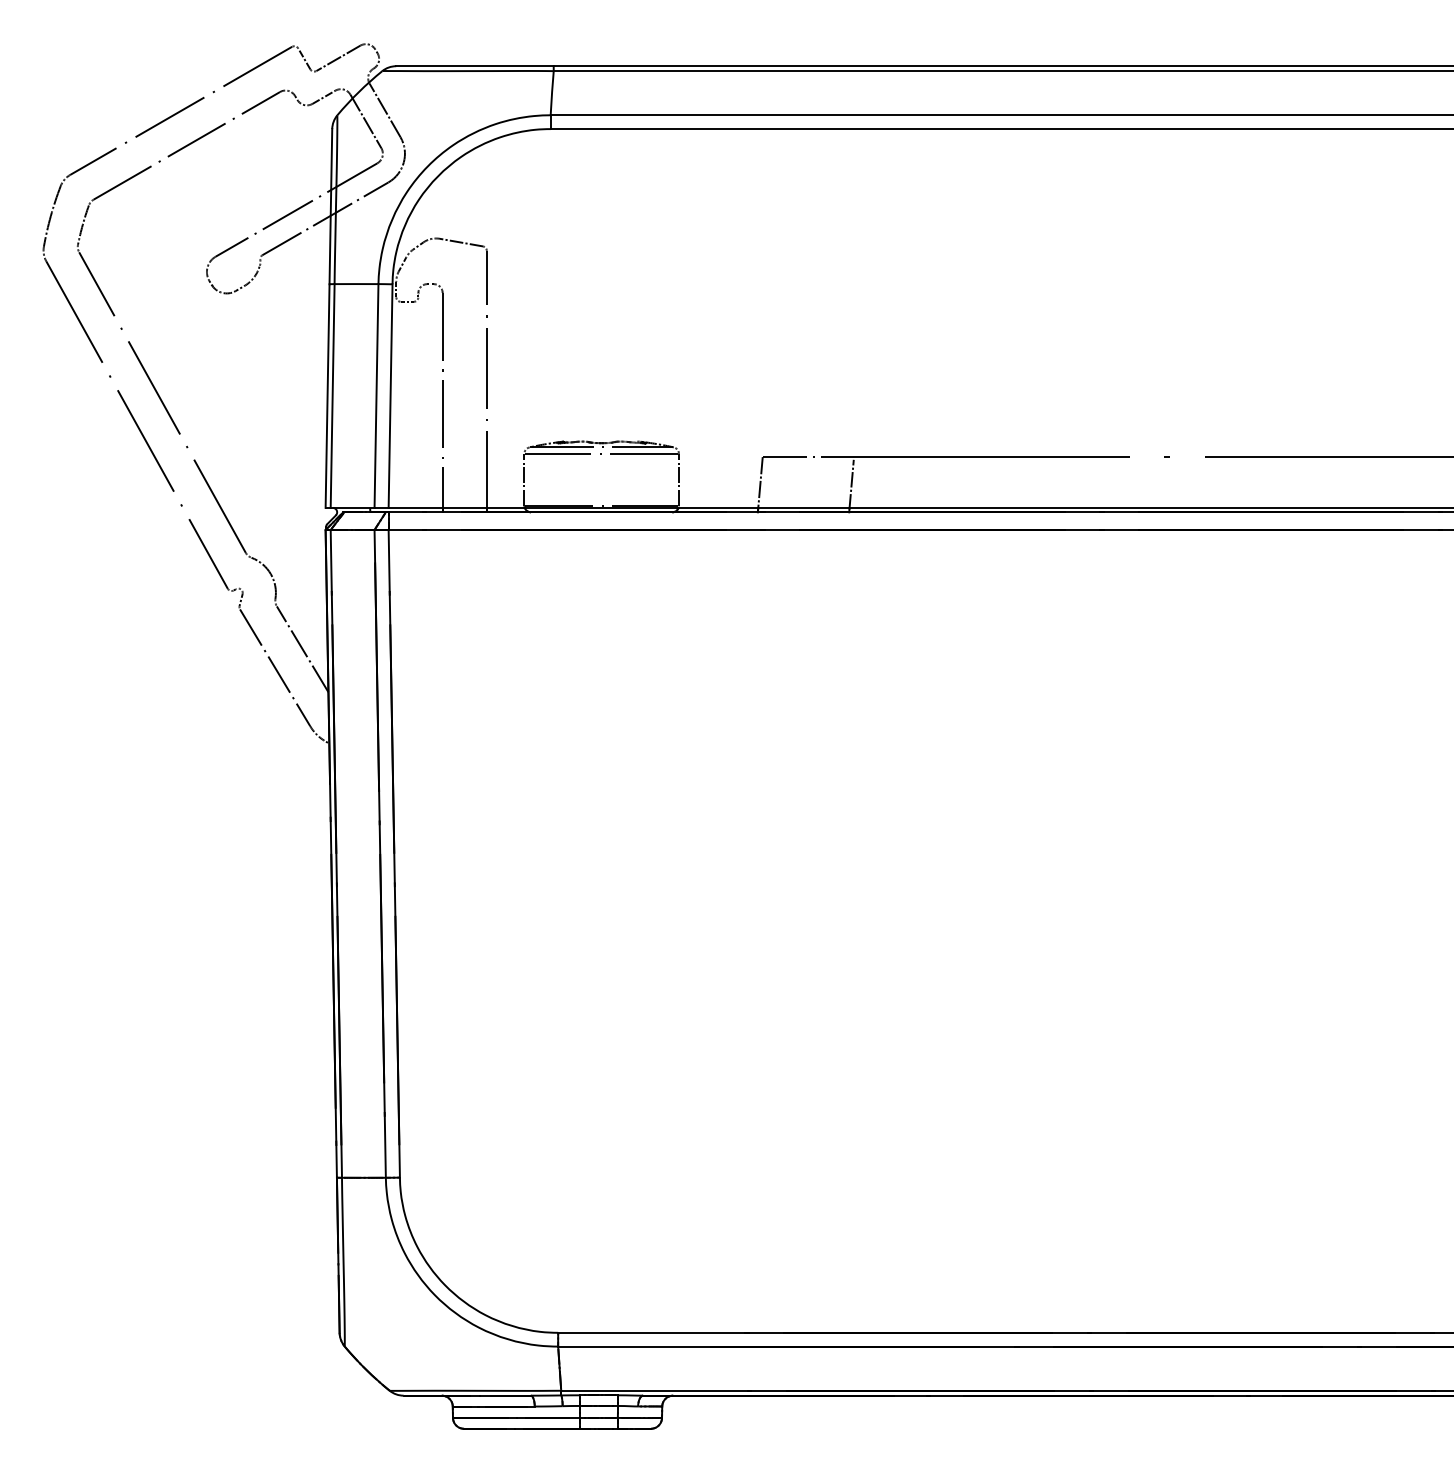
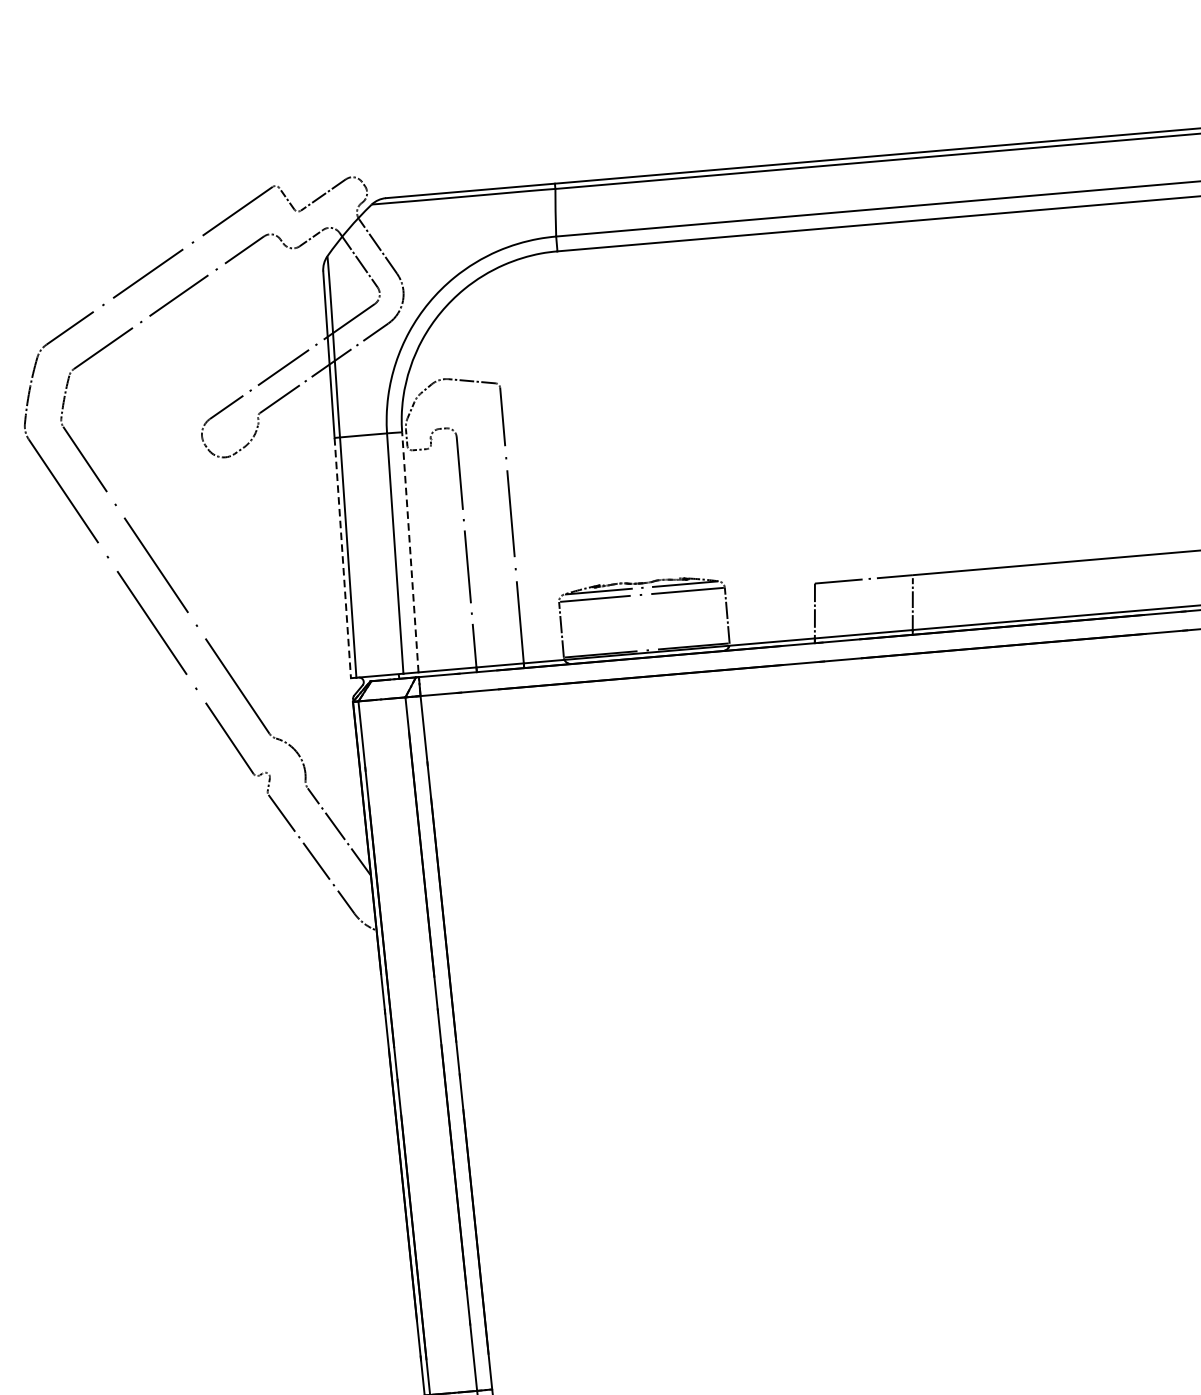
line: (327, 396) -> (342, 558), solid -> dashed
line: (390, 396) -> (410, 552), solid -> dashed

